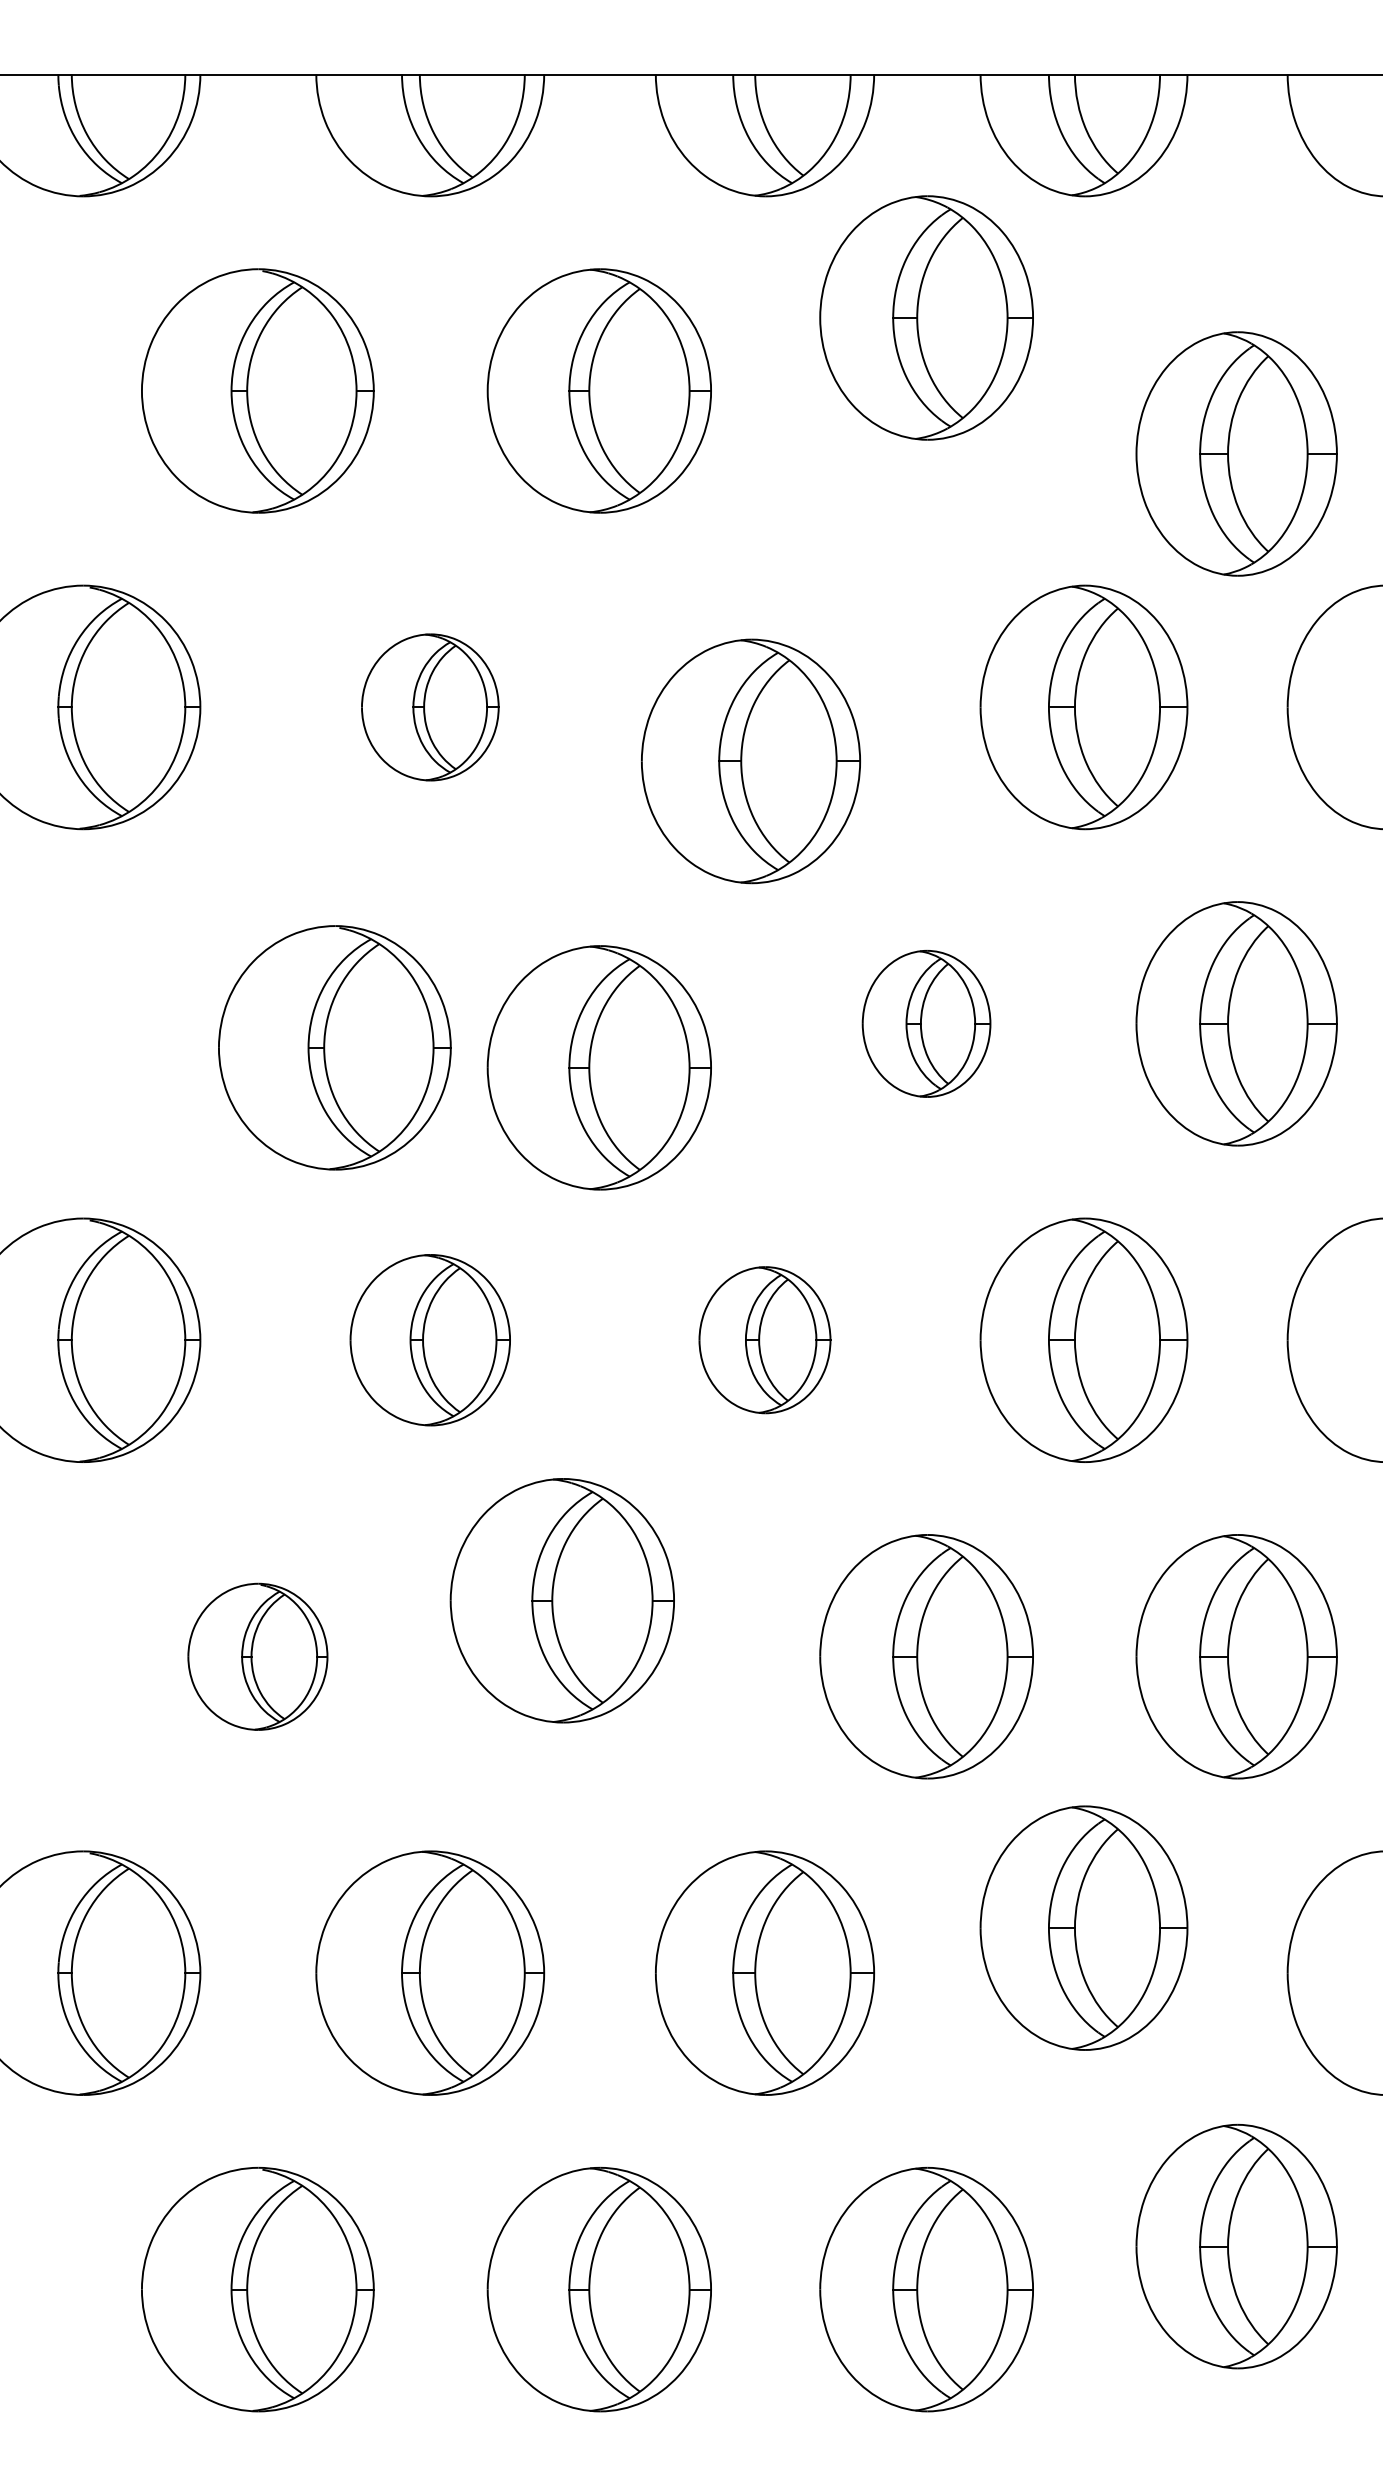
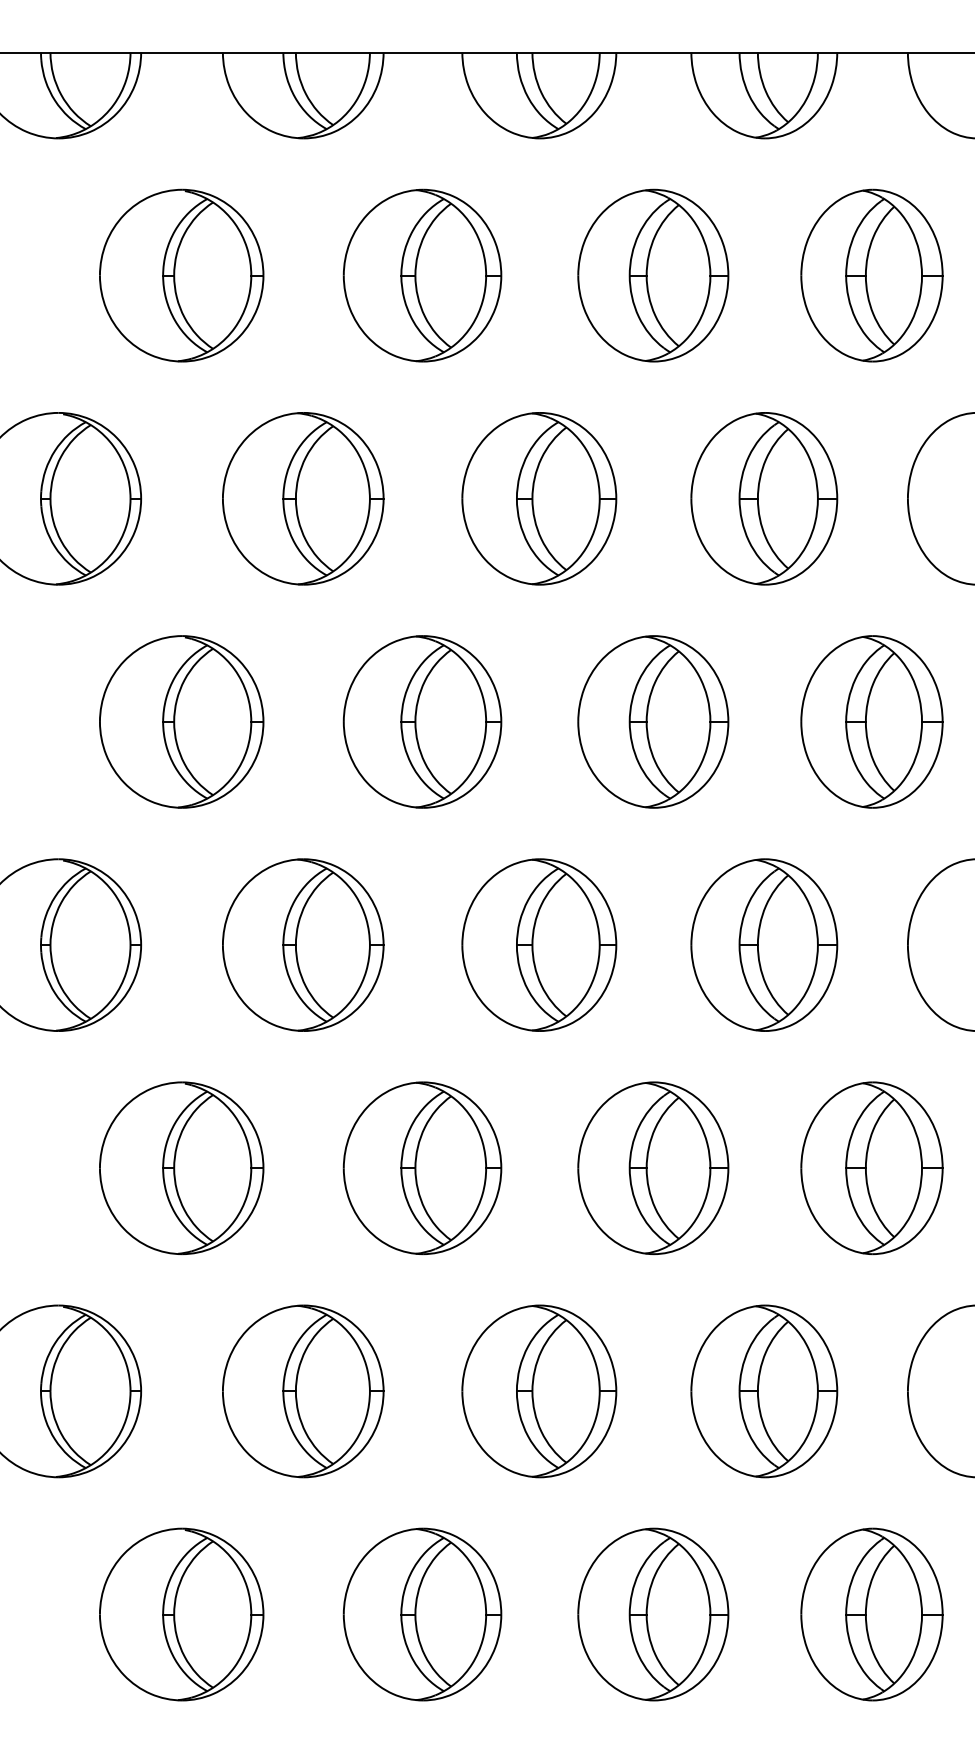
part: (926, 317) -> (653, 275), moved
part: (1236, 453) -> (871, 275), moved
part: (430, 707) -> (303, 498), size x1.67
part: (750, 761) -> (538, 498), moved
part: (926, 1023) -> (653, 721), size x1.67
part: (334, 1047) -> (181, 721), moved
part: (598, 1067) -> (421, 721), moved
part: (430, 1339) -> (303, 944), size x1.43
part: (764, 1339) -> (538, 944), size x1.67
part: (561, 1600) -> (421, 1168), moved
part: (257, 1656) -> (181, 1168), size x1.67
part: (1083, 1927) -> (763, 1390), moved
part: (1236, 2246) -> (871, 1614), moved

